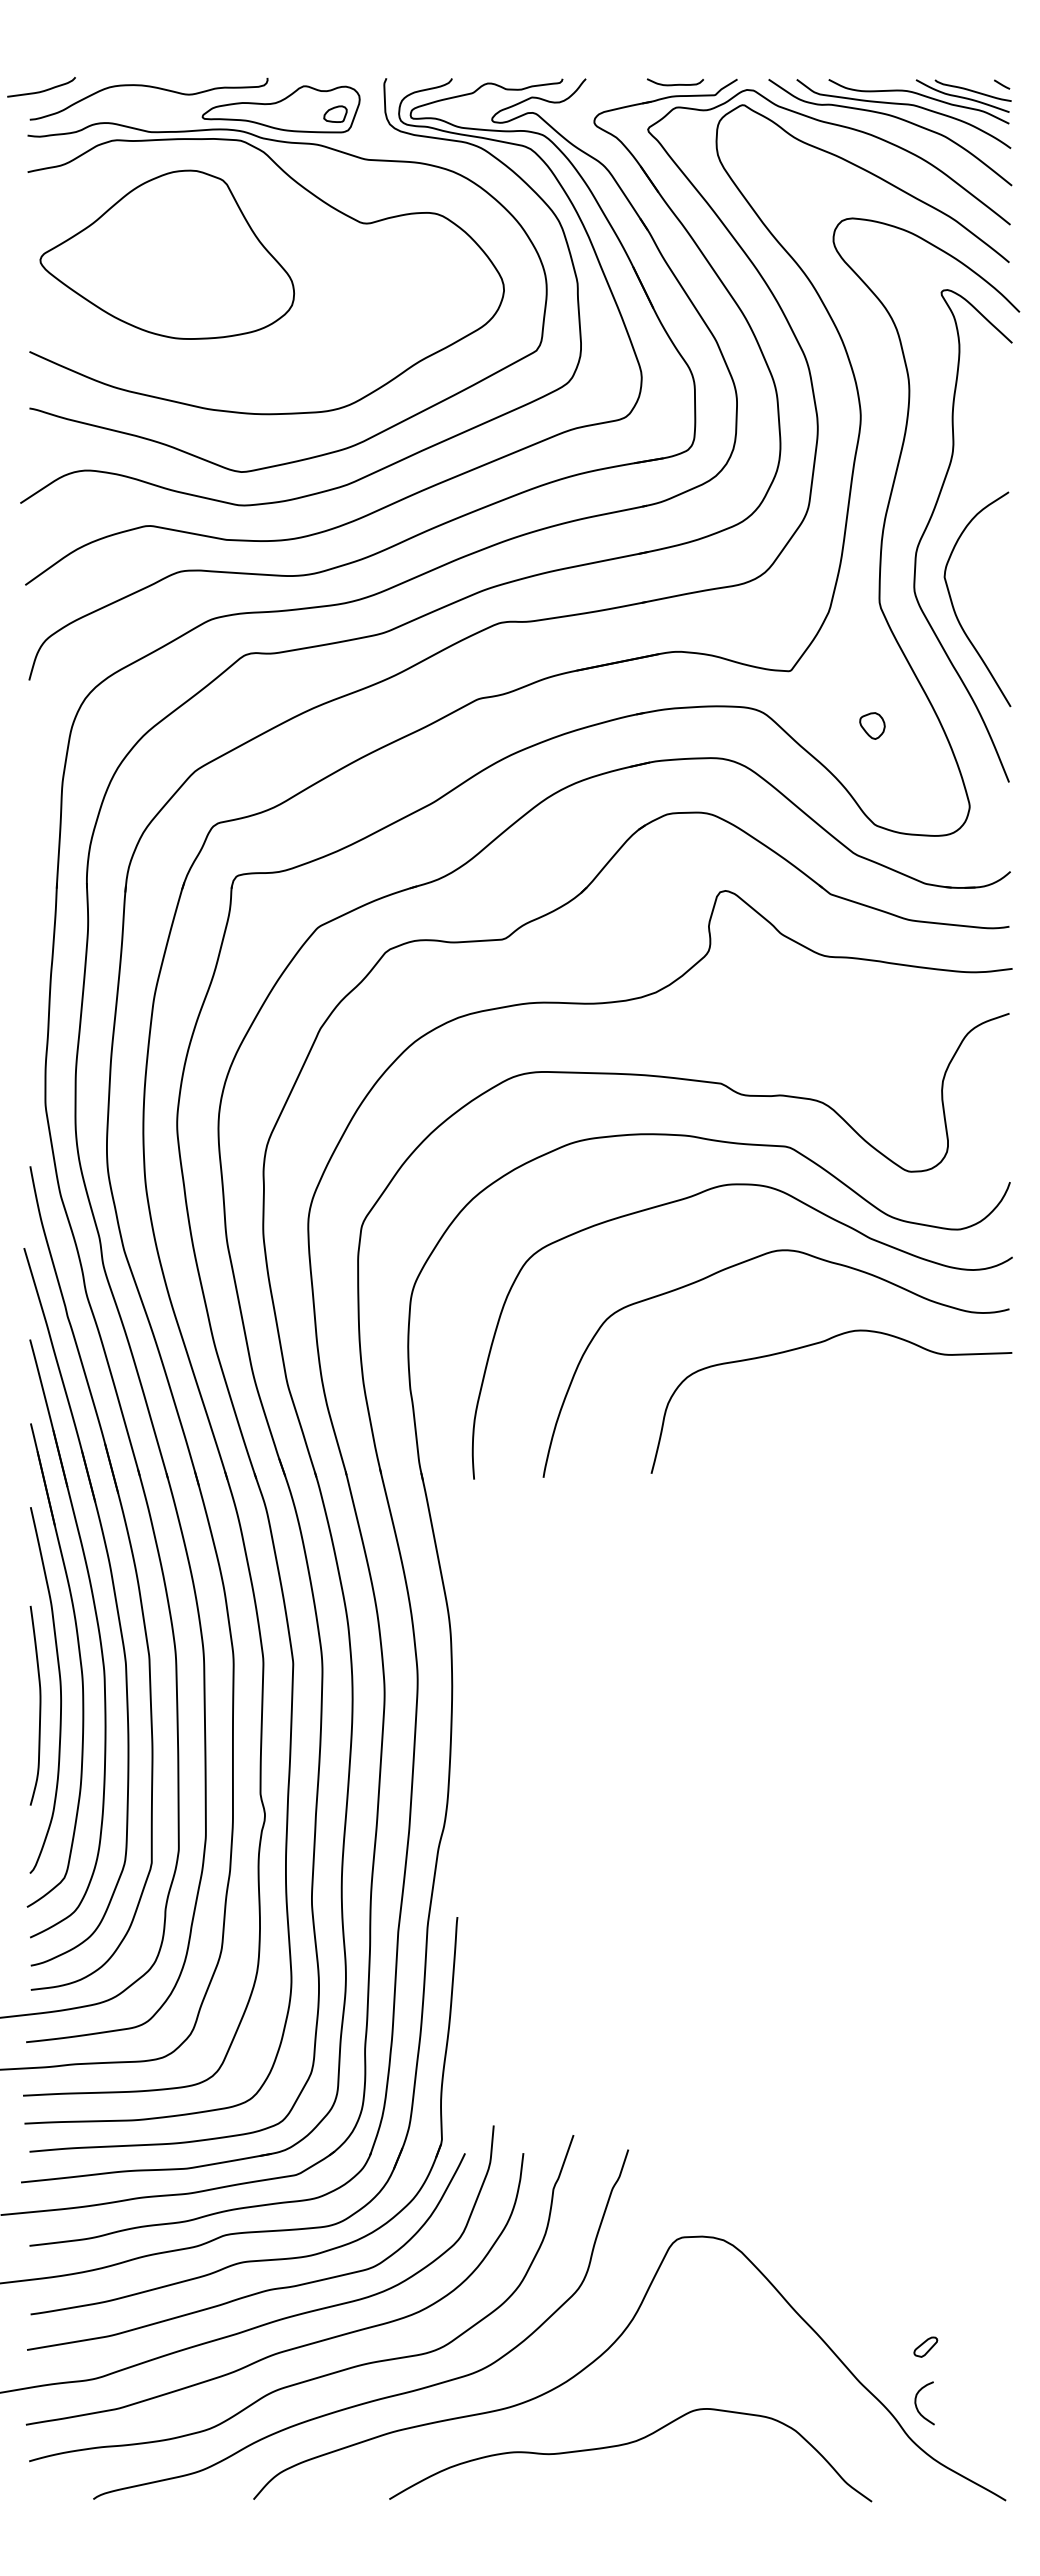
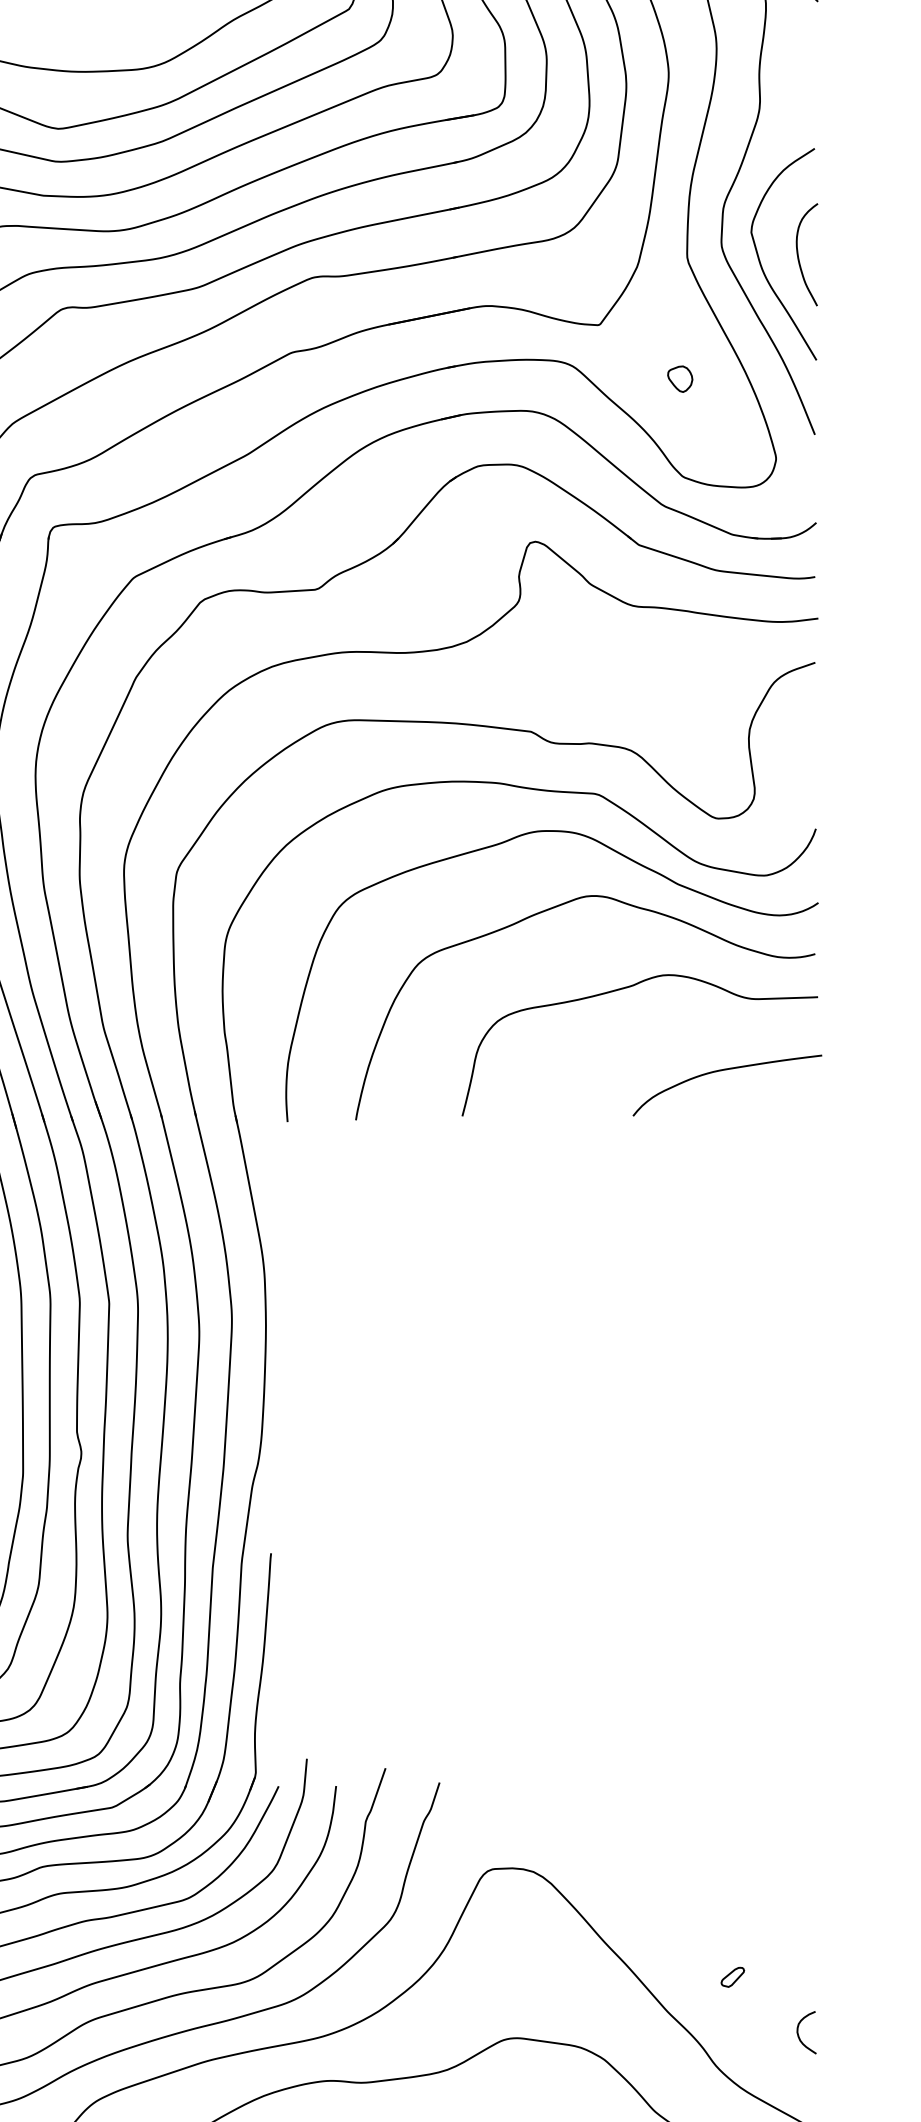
curve: (992, 599) -> (798, 254), added
curve: (918, 1427) -> (725, 1070), added
curve: (917, 2406) -> (799, 2035), moved

